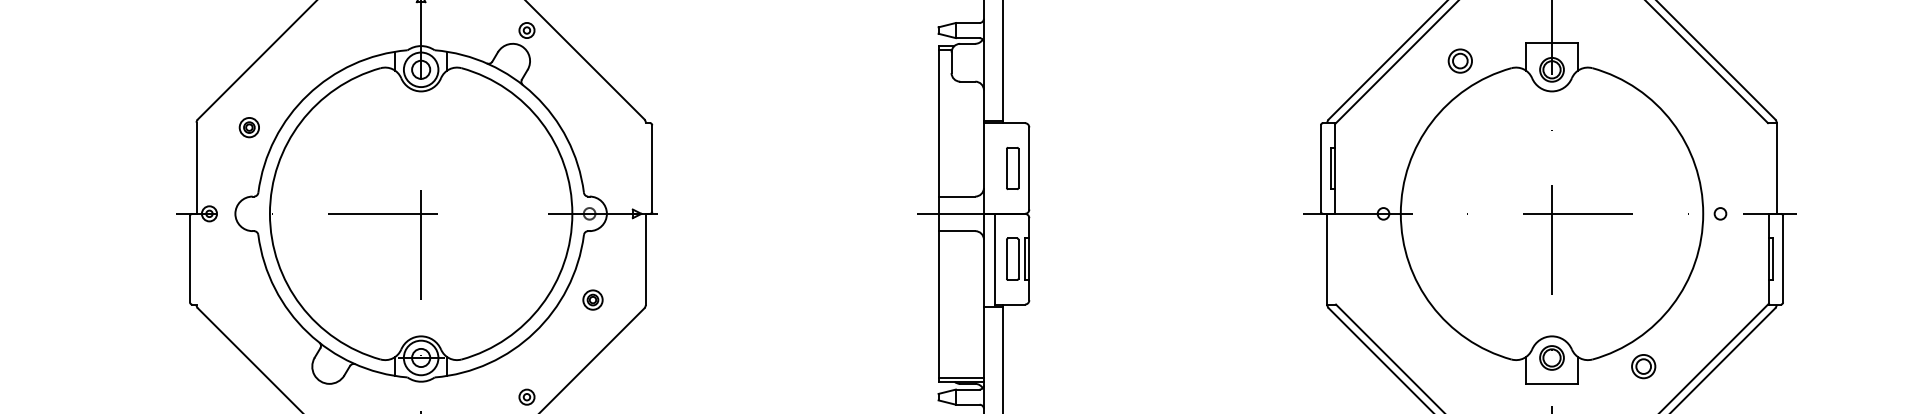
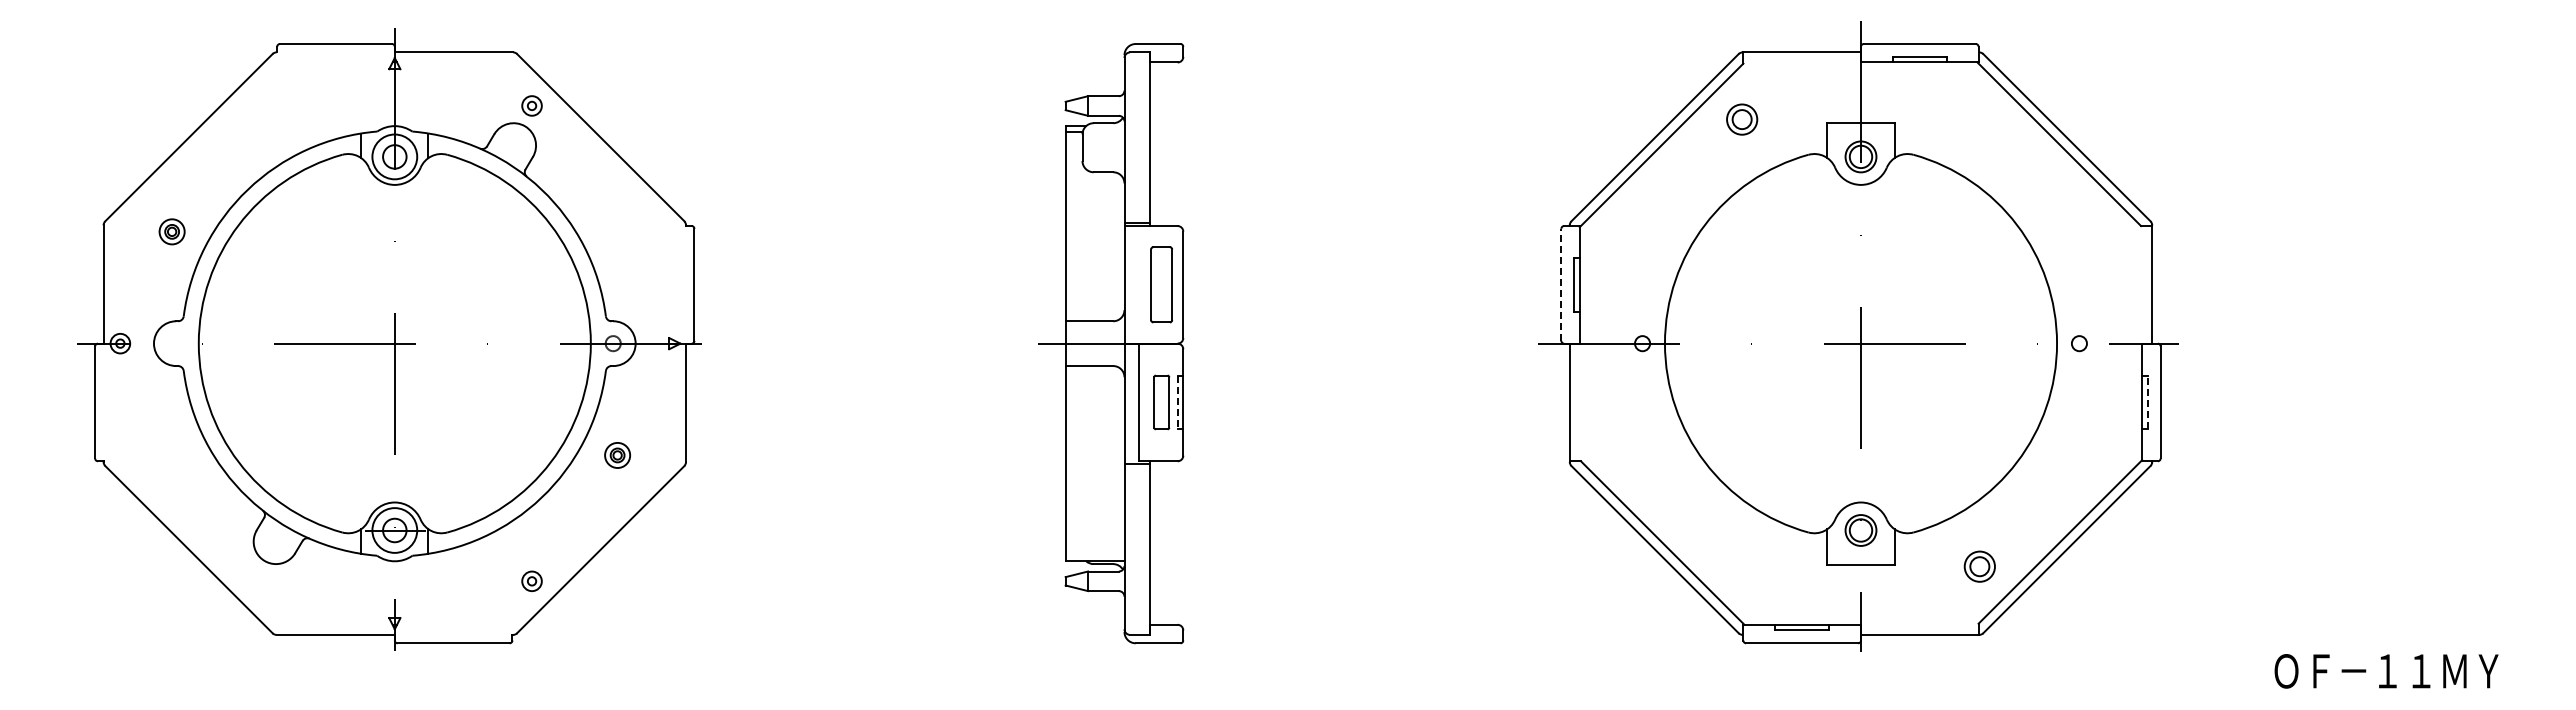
part: (1460, 61) -> (1742, 119), moved
part: (1012, 168) -> (1161, 284), size x1.4
line: (1321, 168) -> (1561, 284), solid -> dashed
line: (1024, 259) -> (1177, 402), solid -> dashed
line: (1772, 259) -> (2147, 402), solid -> dashed
part: (1643, 366) -> (1979, 566), moved
line: (960, 377) -> (1094, 555), removed

